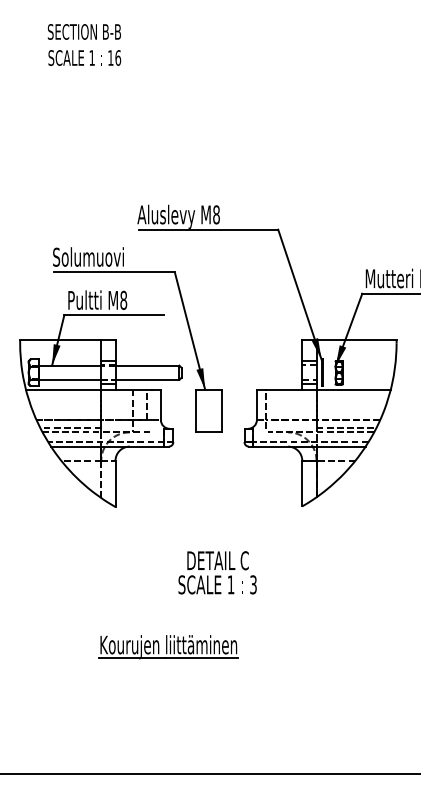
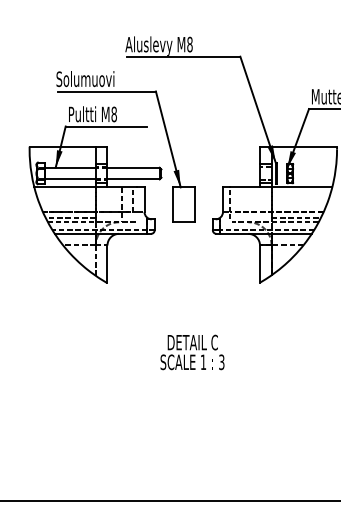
text: (217, 572) -> (192, 352), moved
part: (168, 647) -> (150, 397), removed

